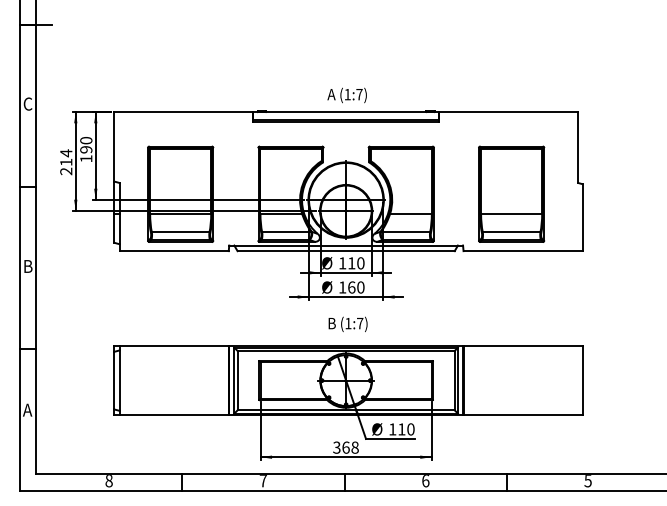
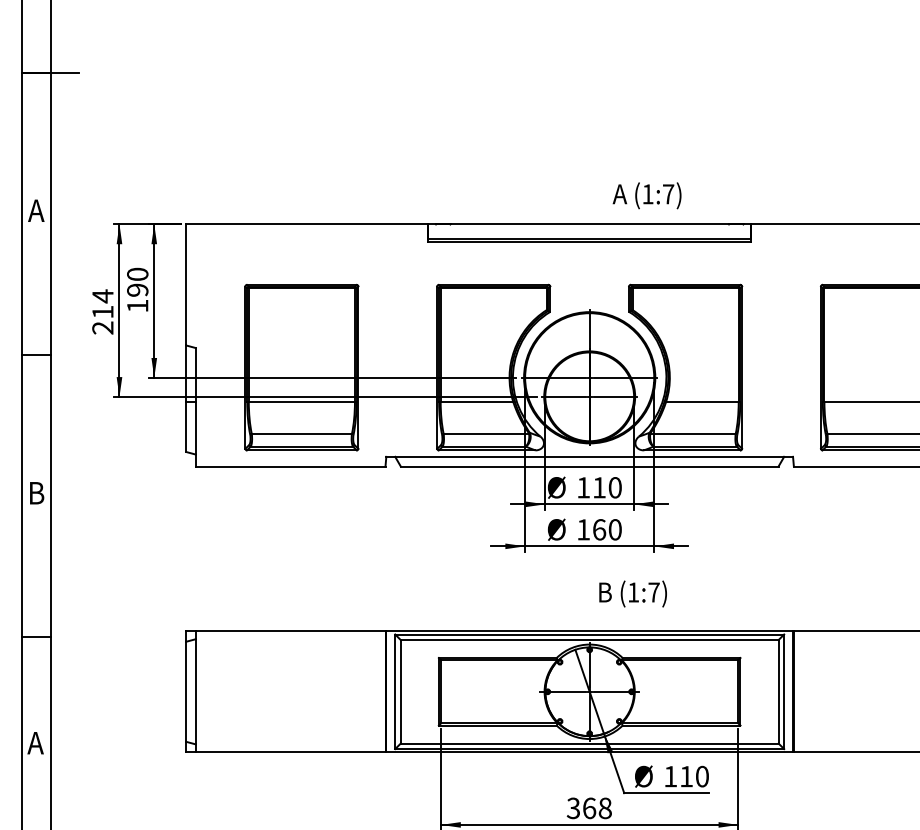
text: (346, 95) -> (645, 195), moved
text: (27, 103) -> (35, 209), C -> A
text: (347, 324) -> (632, 594), moved

